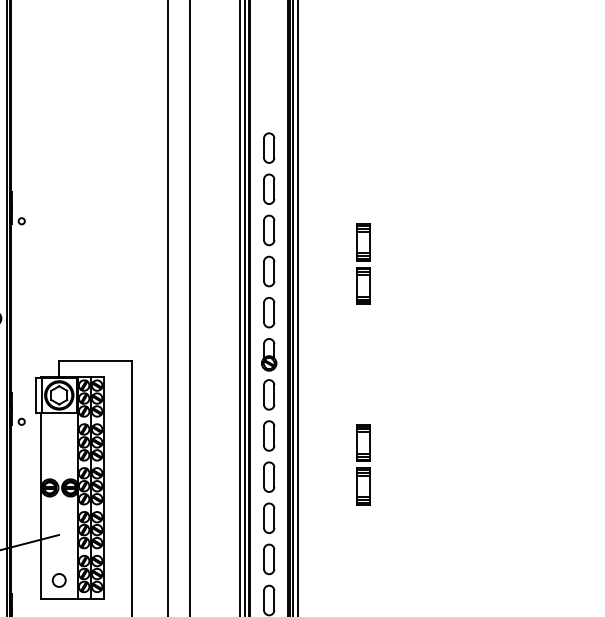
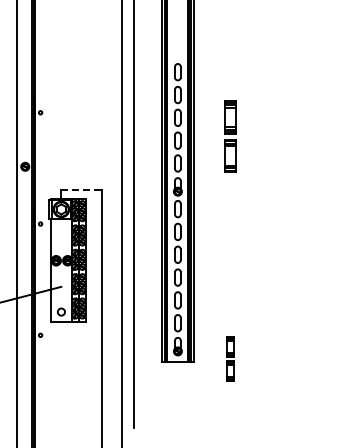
part: (363, 264) -> (230, 136), size x1.6
line: (97, 361) -> (82, 190), solid -> dashed
part: (363, 464) -> (230, 247), removed

